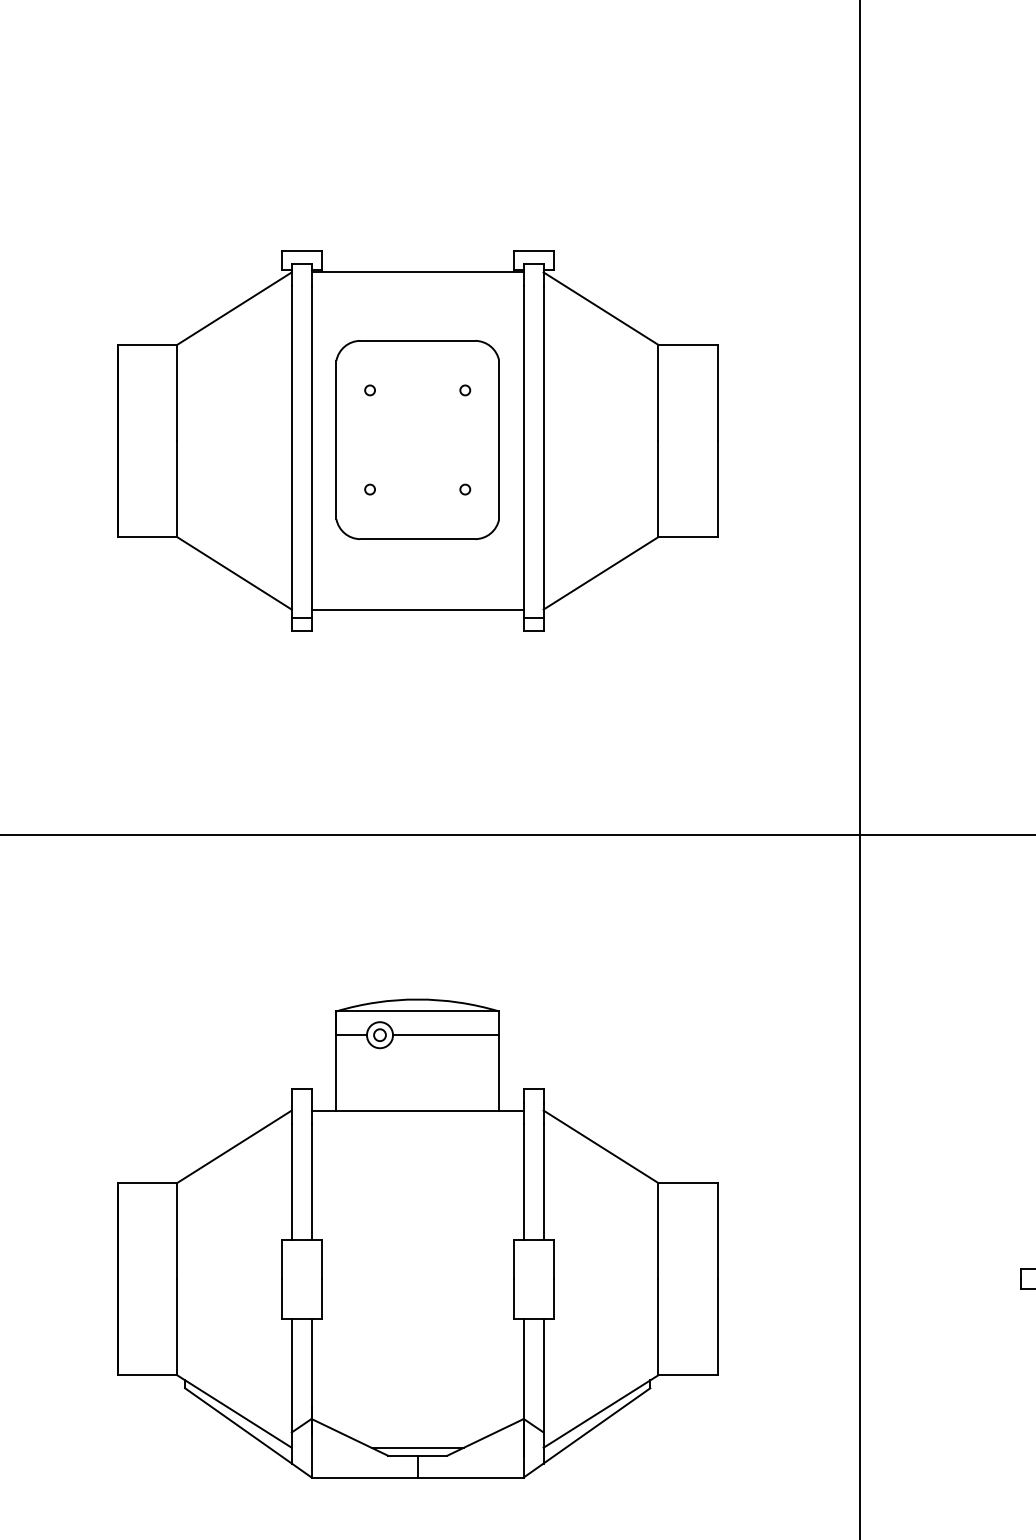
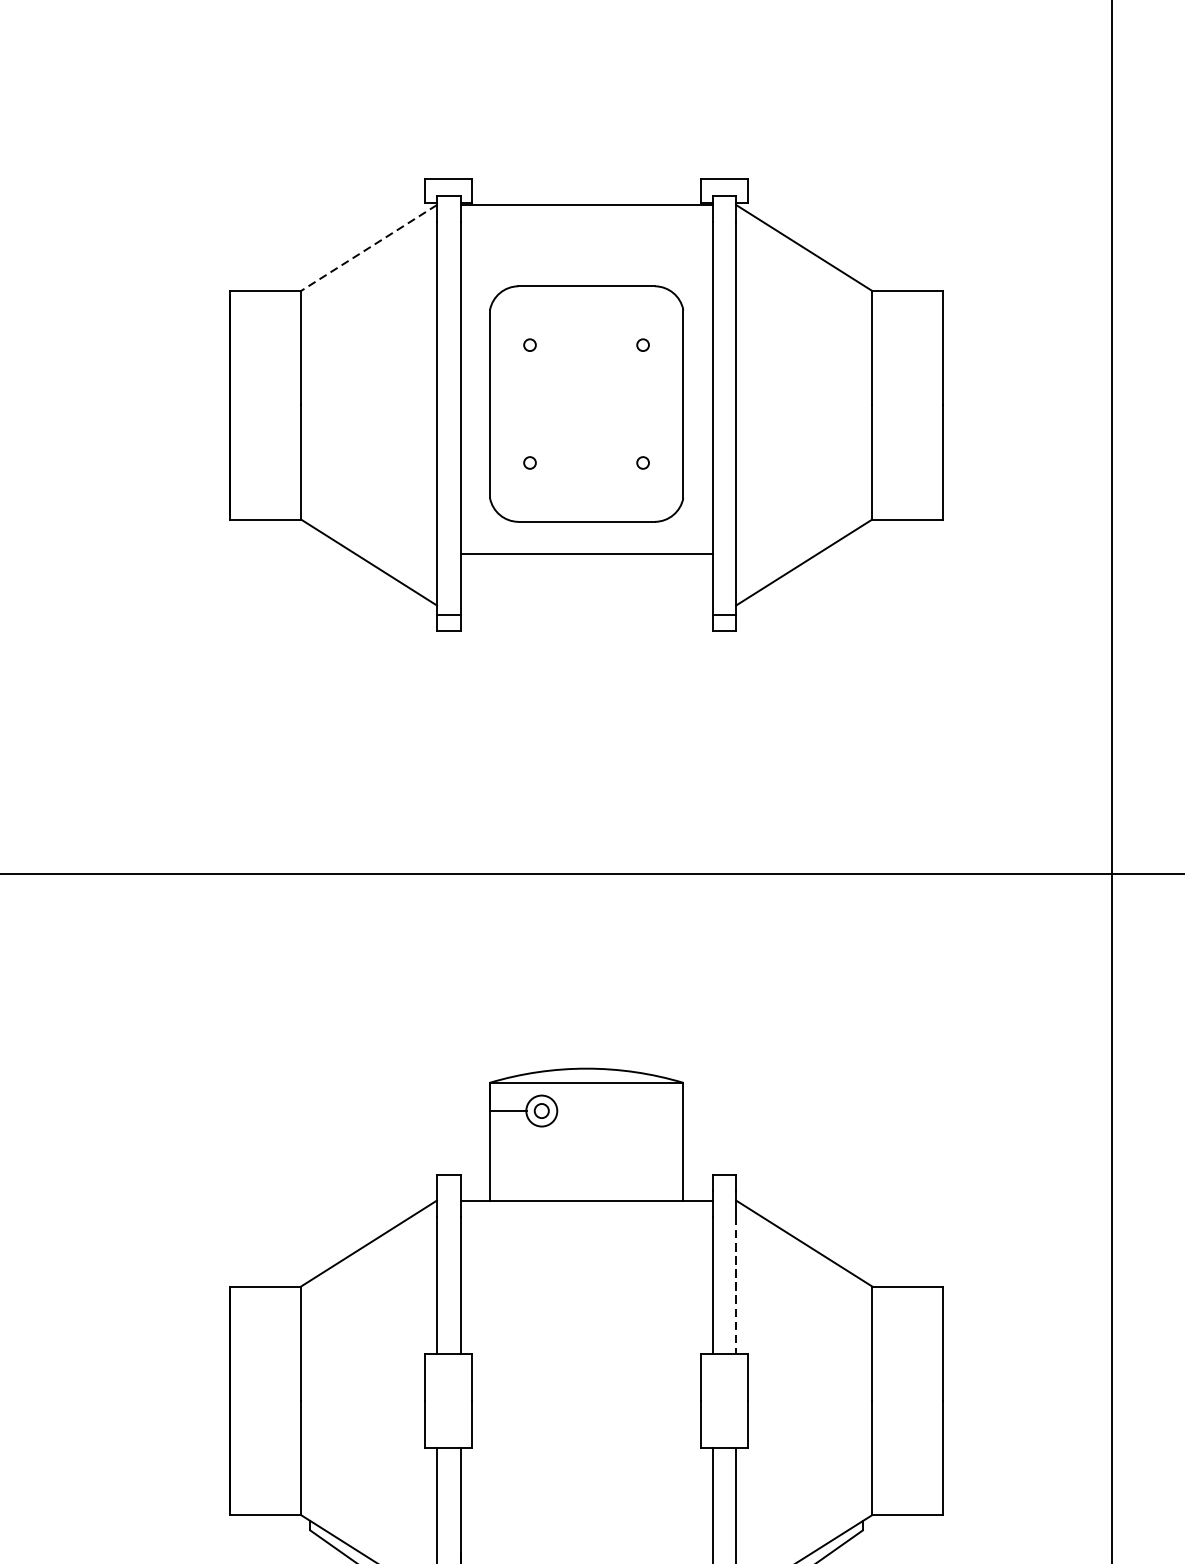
line: (234, 308) -> (368, 247), solid -> dashed
line: (417, 609) -> (586, 554), moved
line: (446, 1035) -> (620, 1111), removed
line: (543, 1181) -> (735, 1284), solid -> dashed

